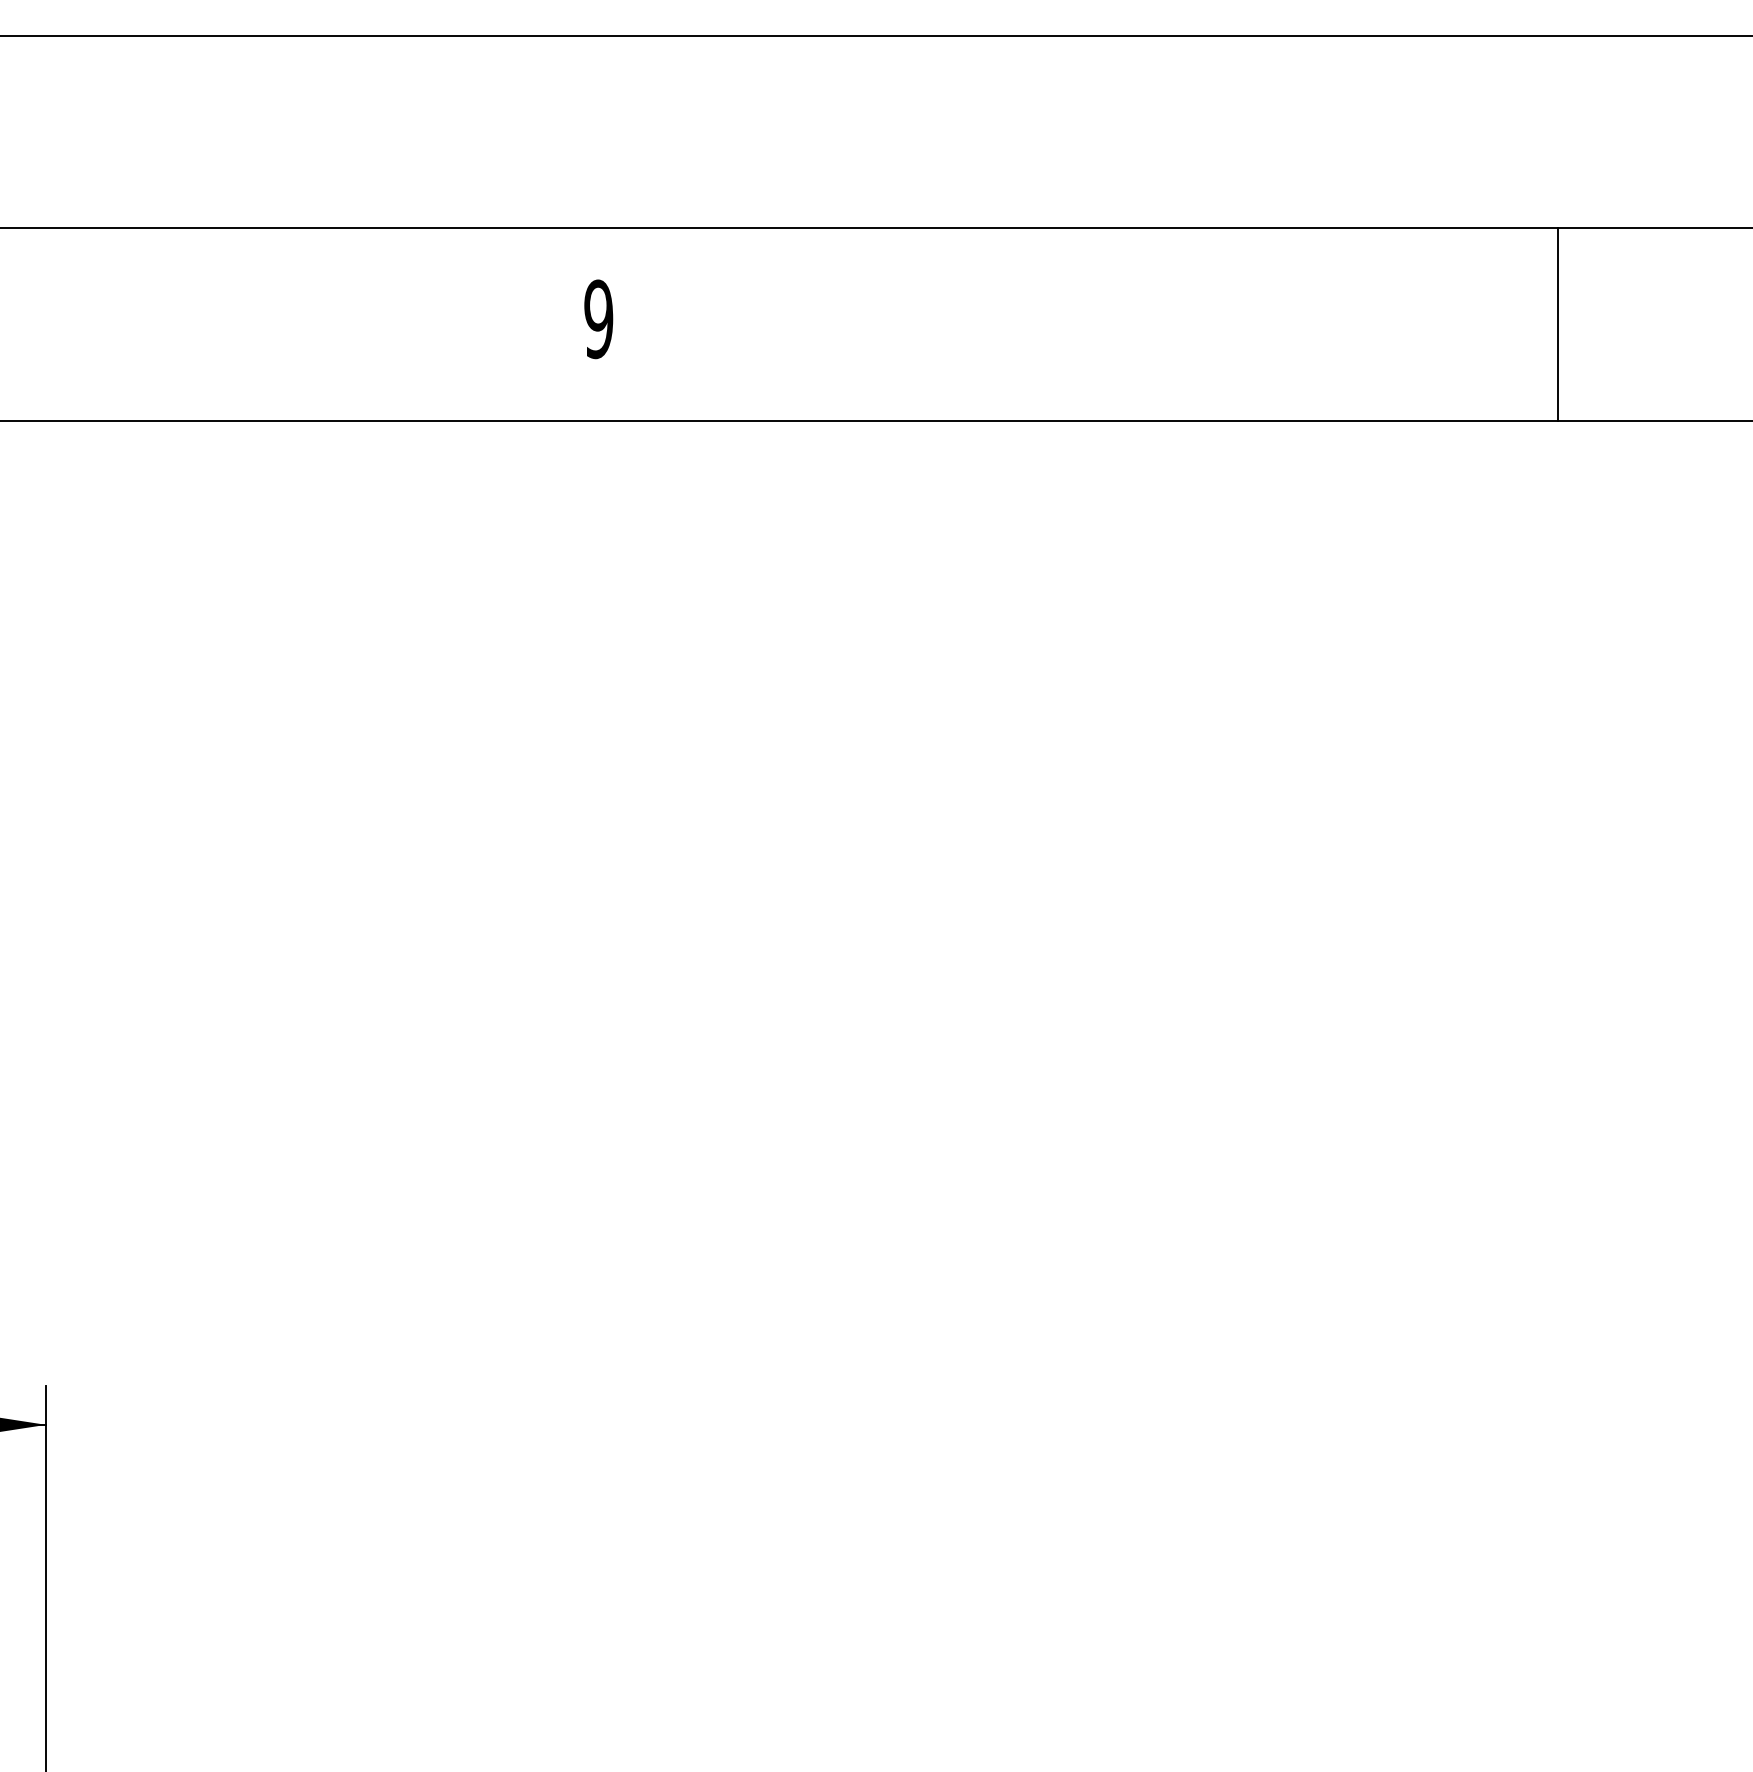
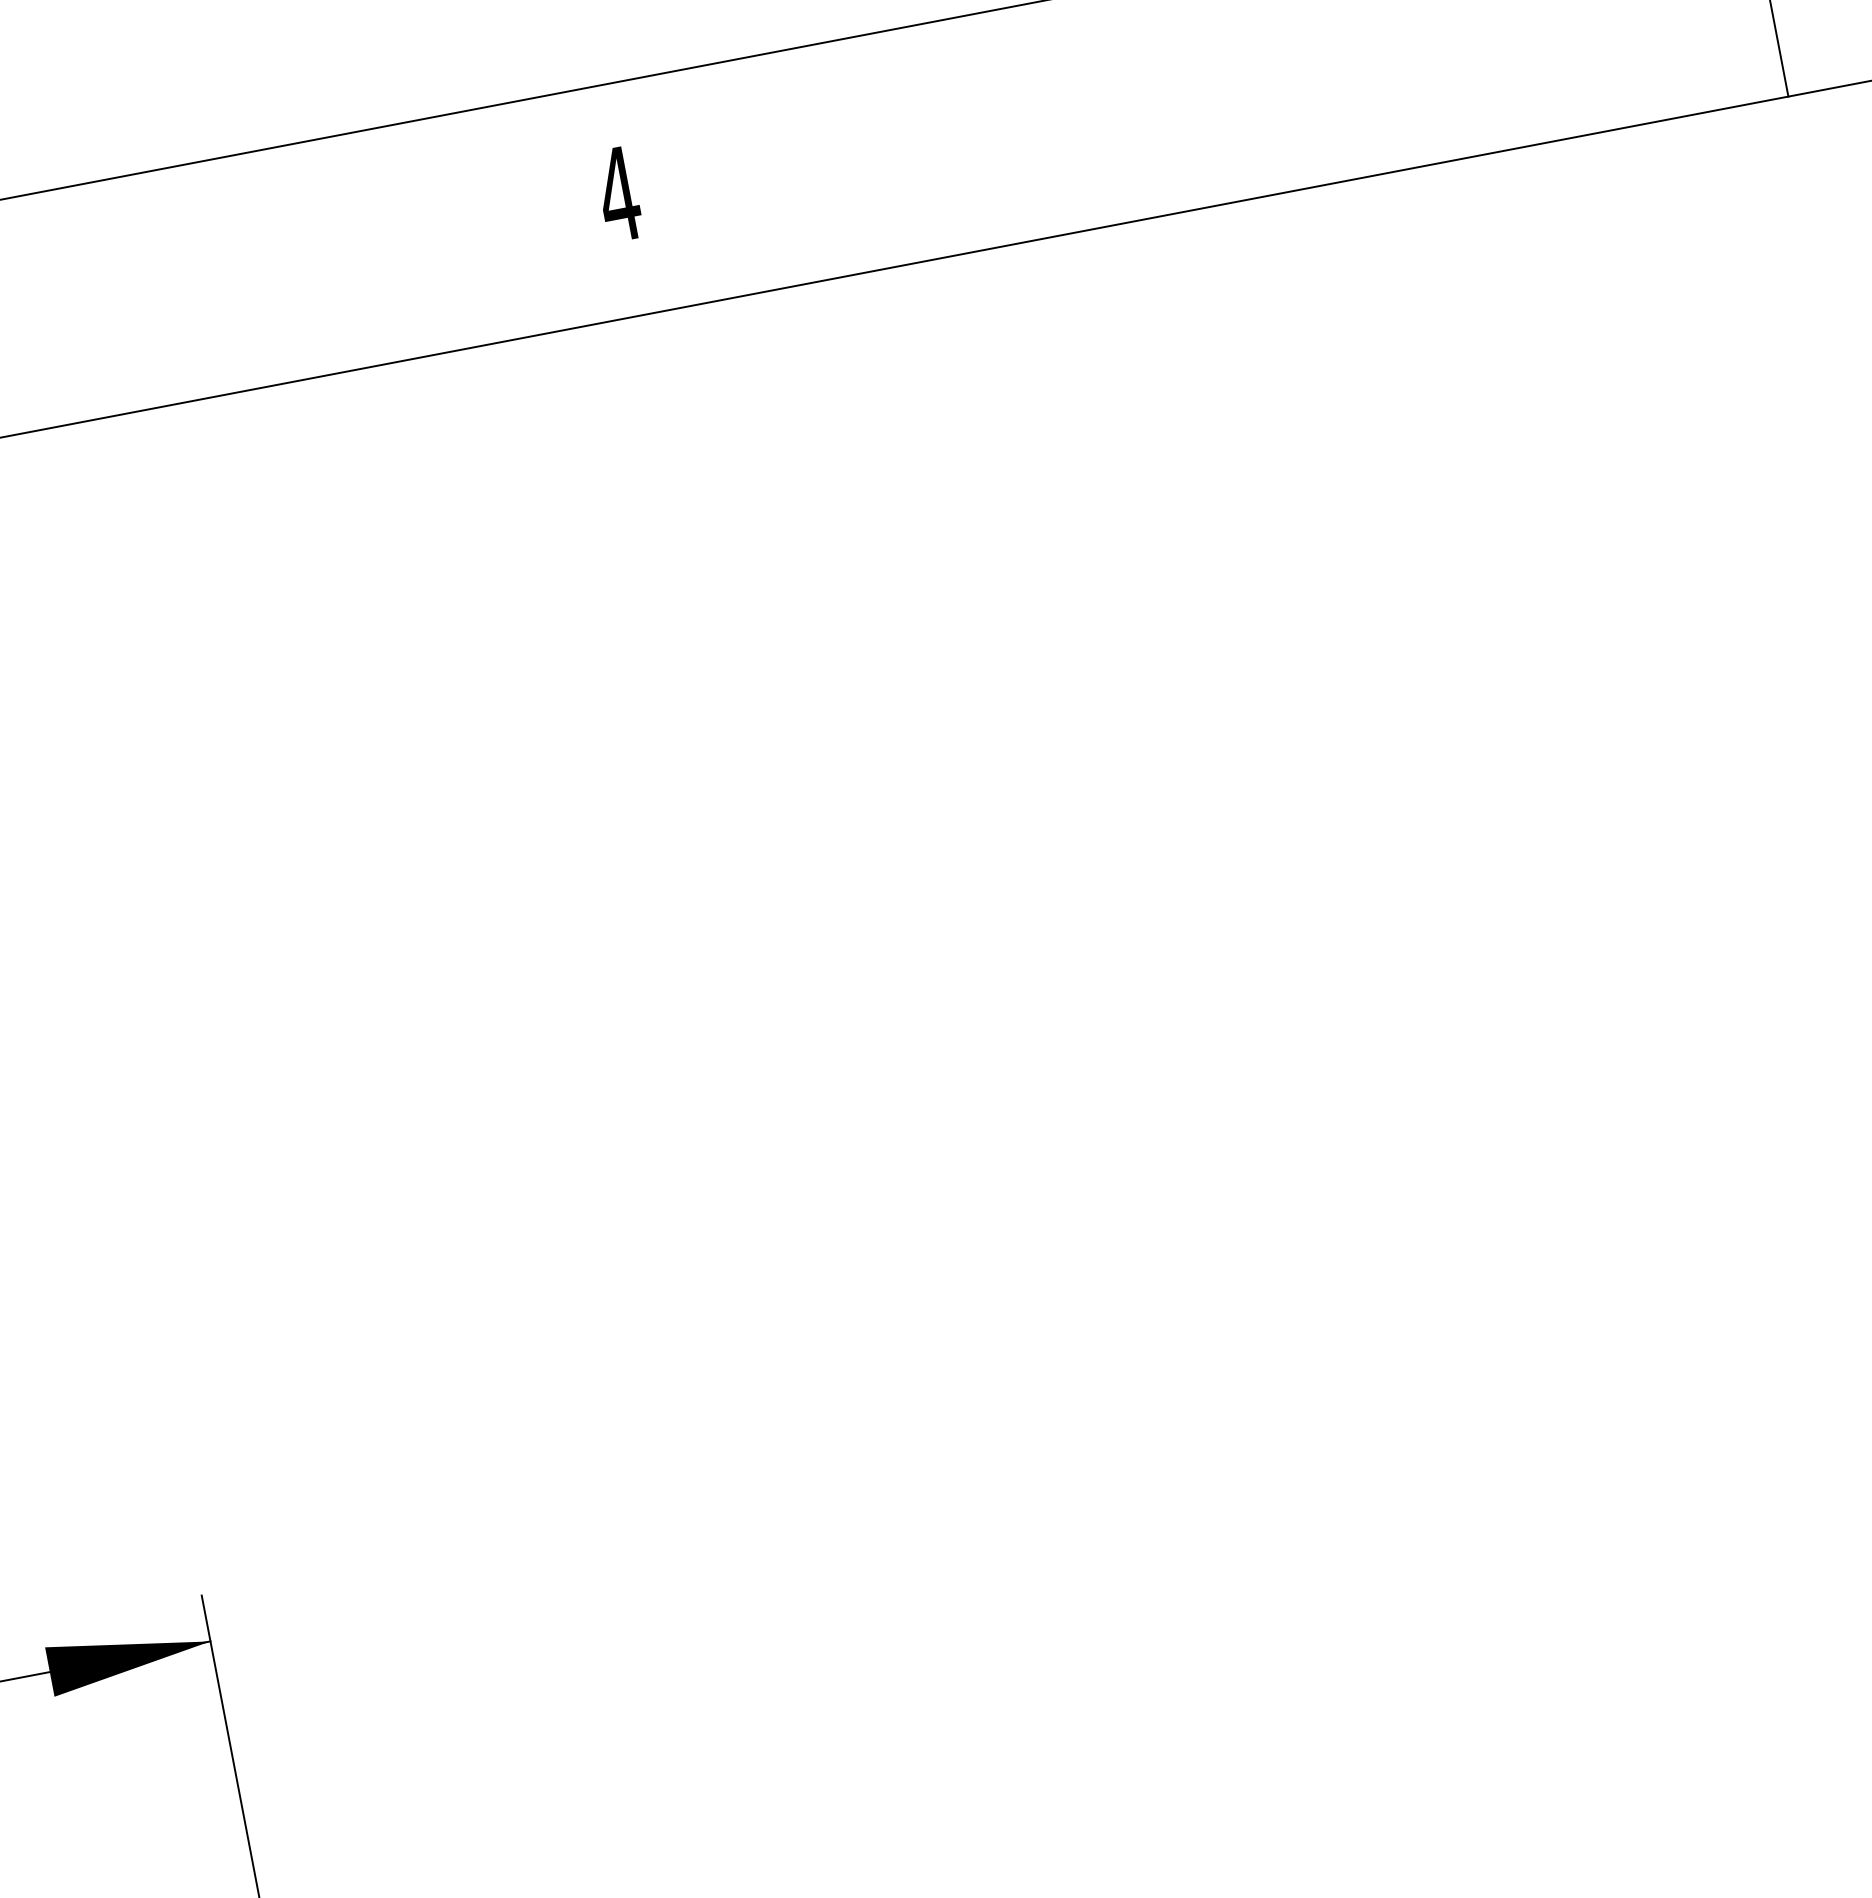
text: (598, 319) -> (618, 194), 9 -> 4

